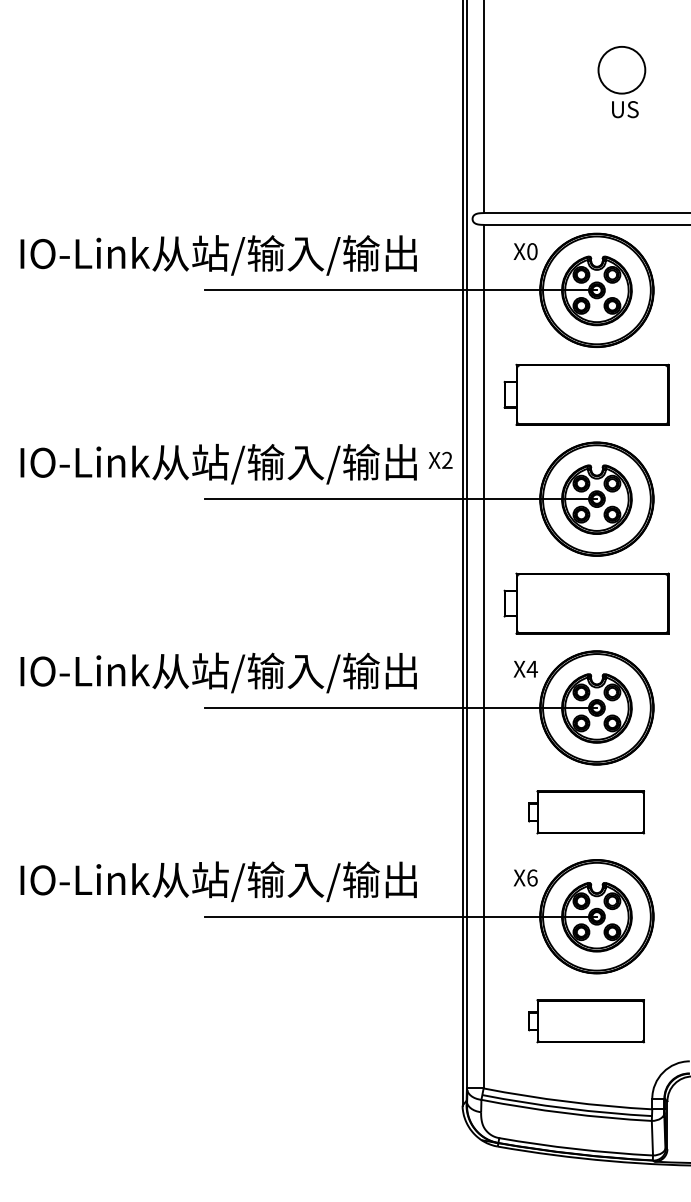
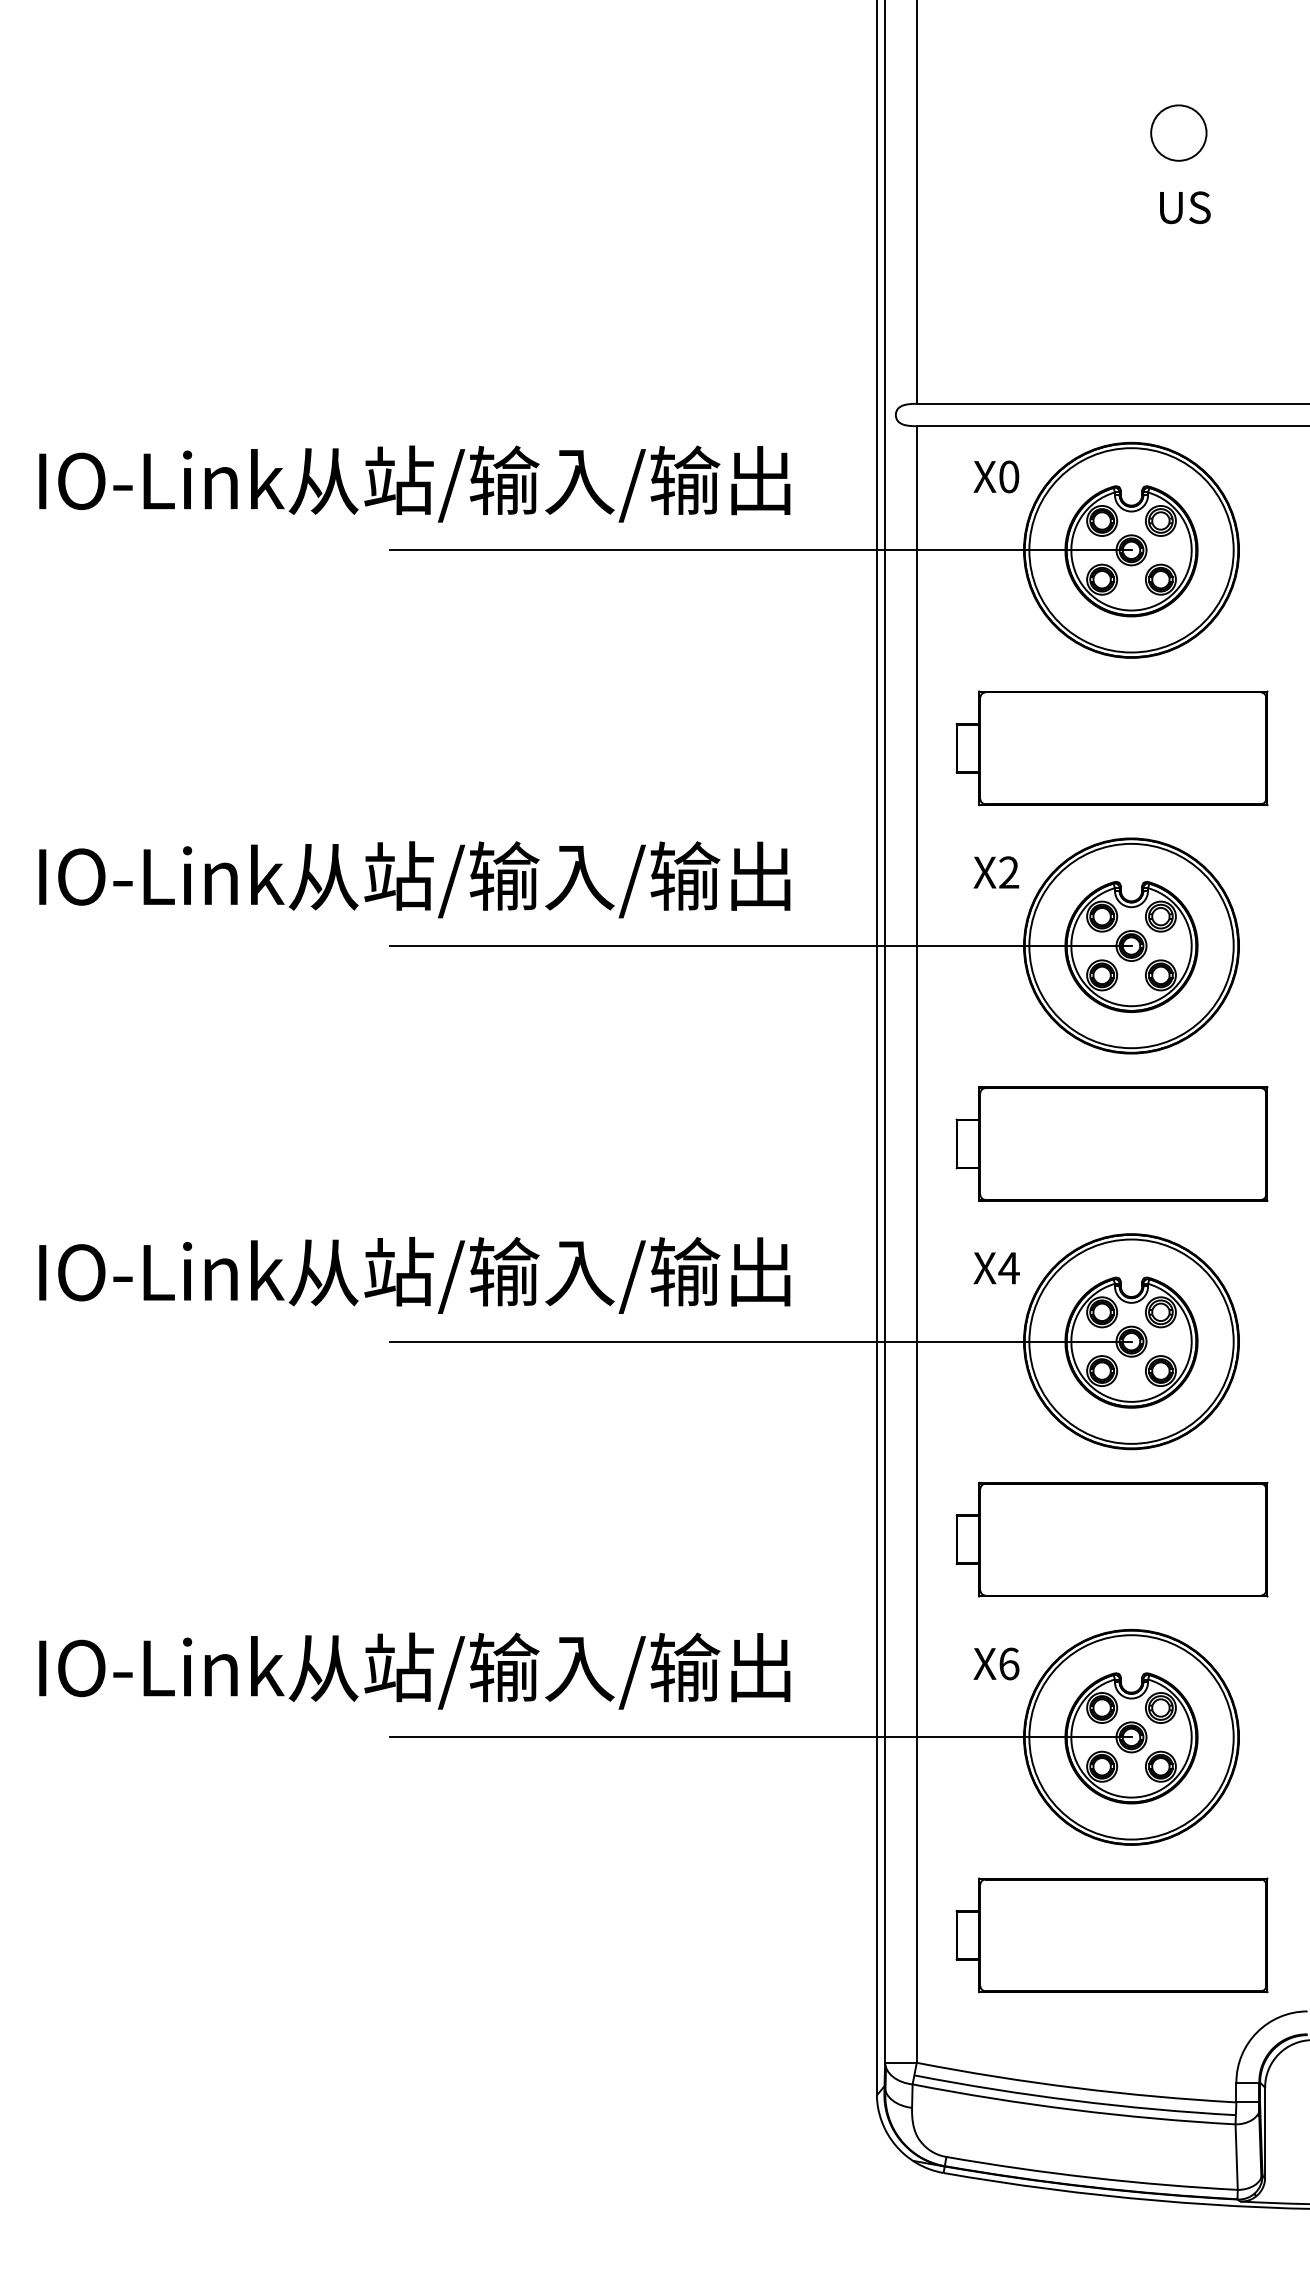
circle: (621, 69) -> (1178, 131), size x0.62
text: (440, 459) -> (996, 870), moved
part: (586, 812) -> (1111, 1539), size x1.43
part: (586, 1021) -> (1111, 1935), size x1.43

